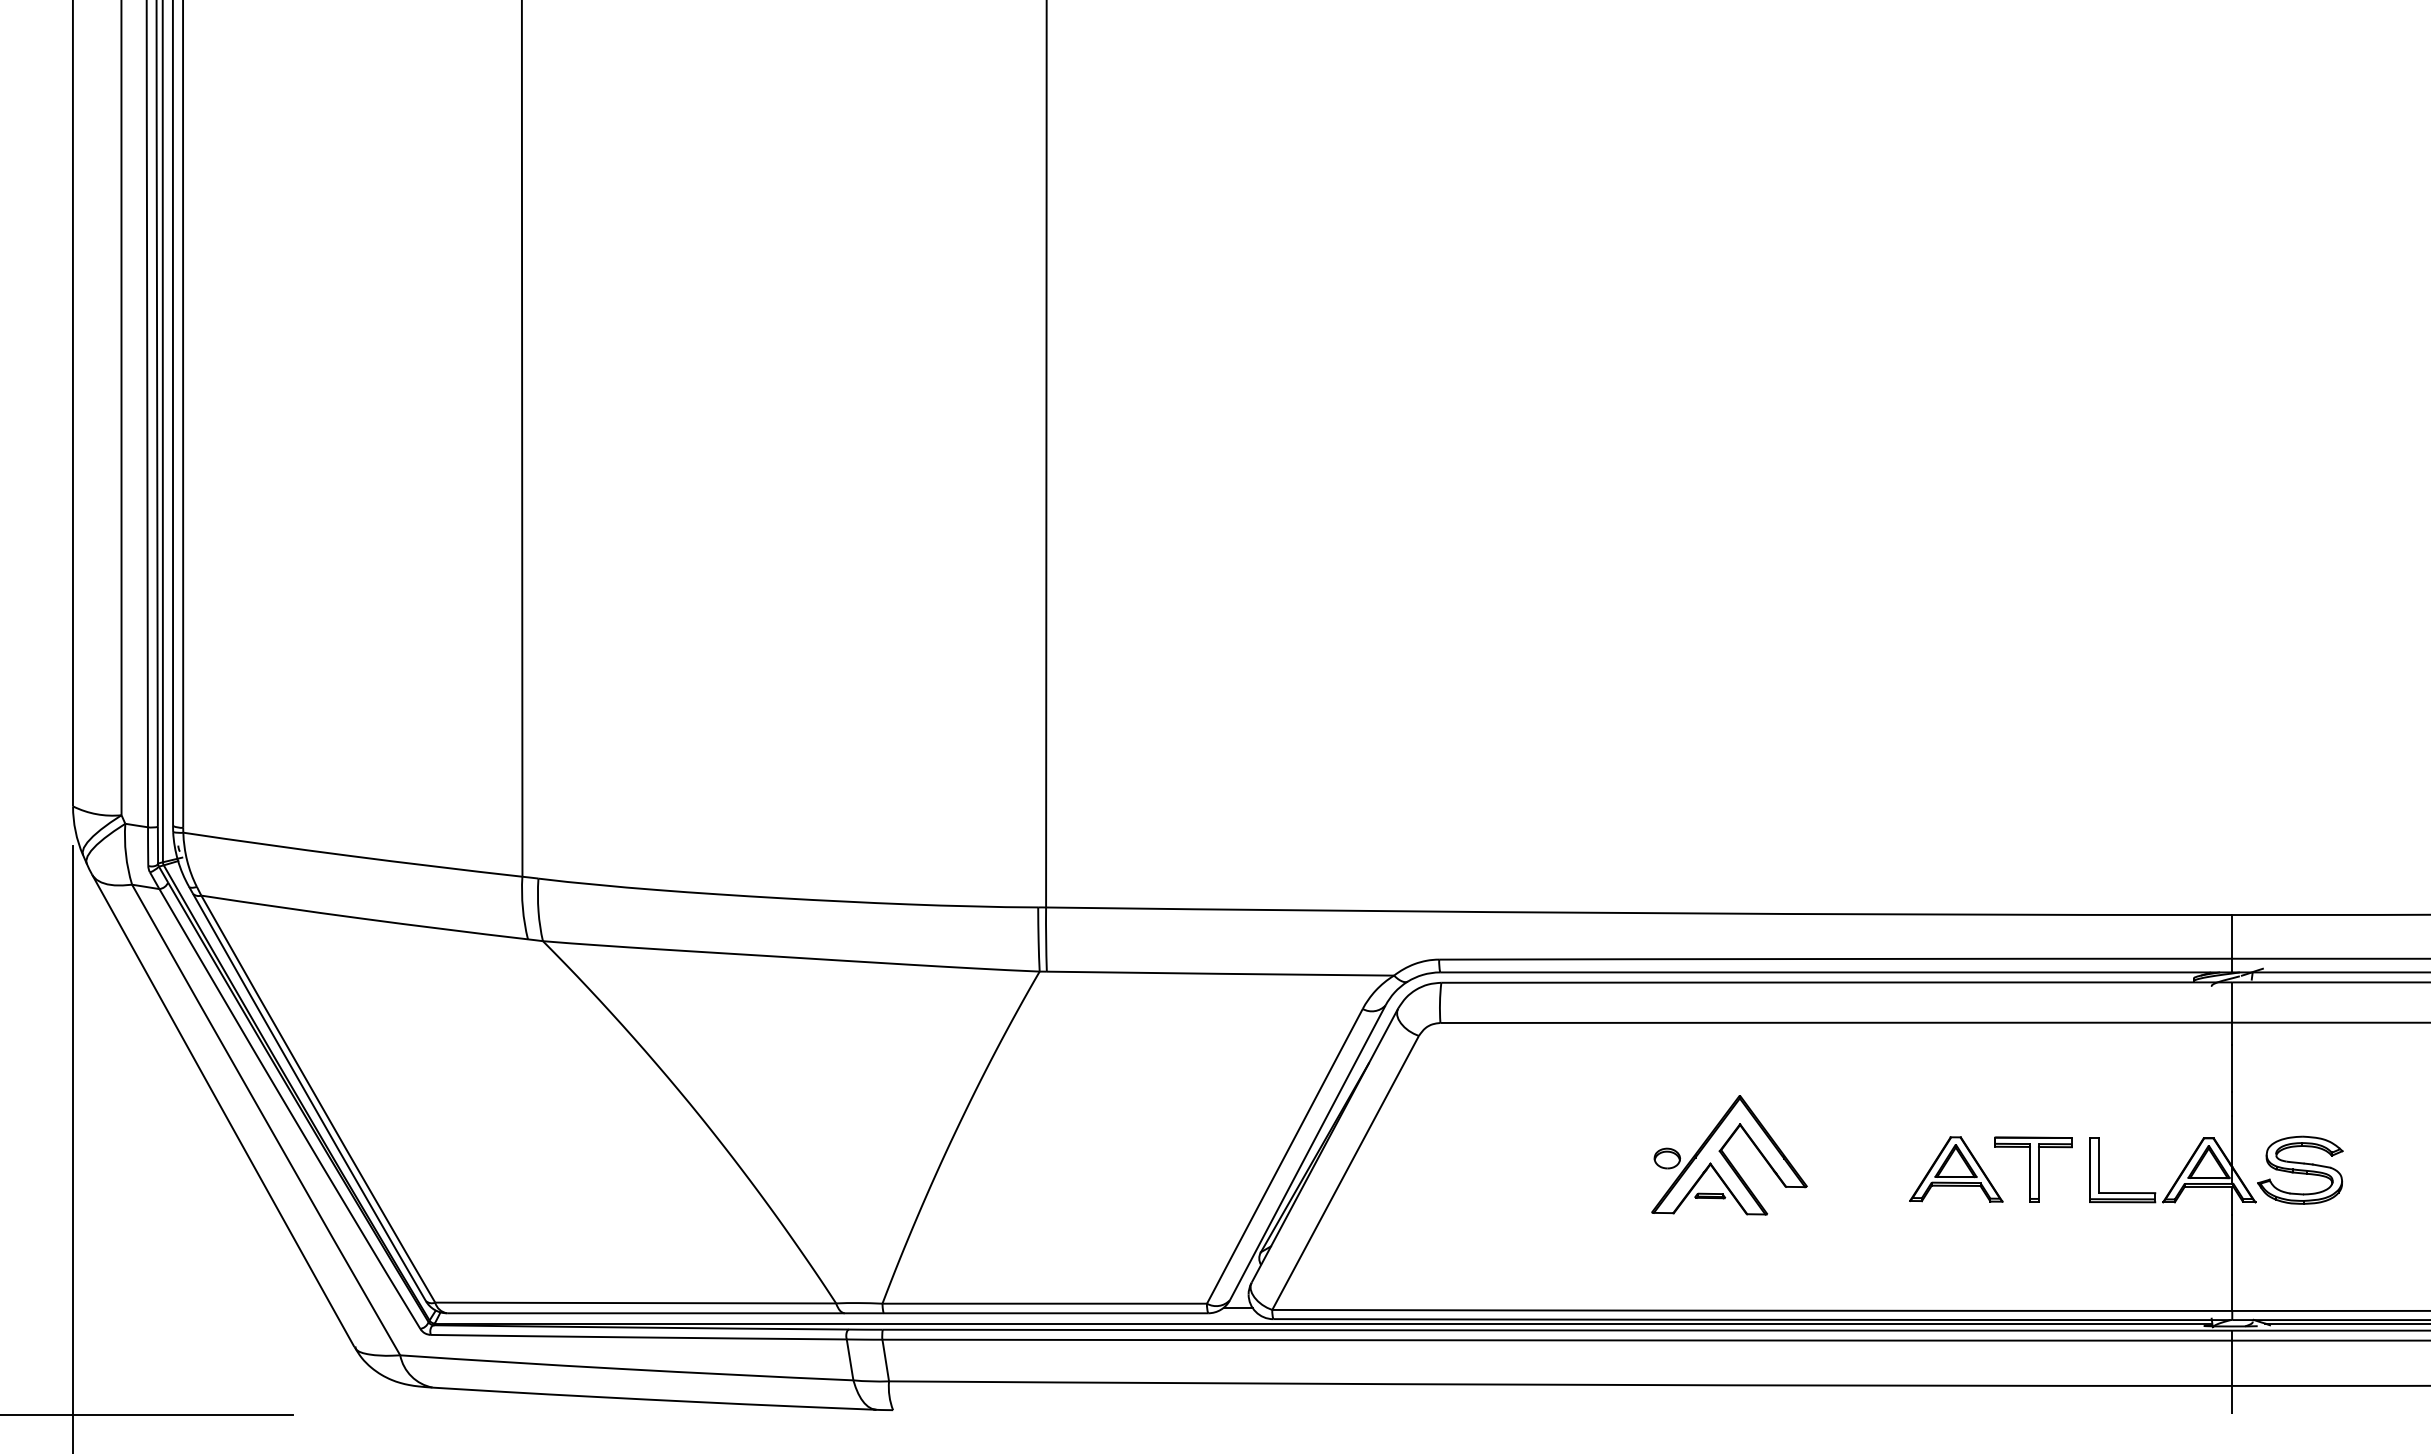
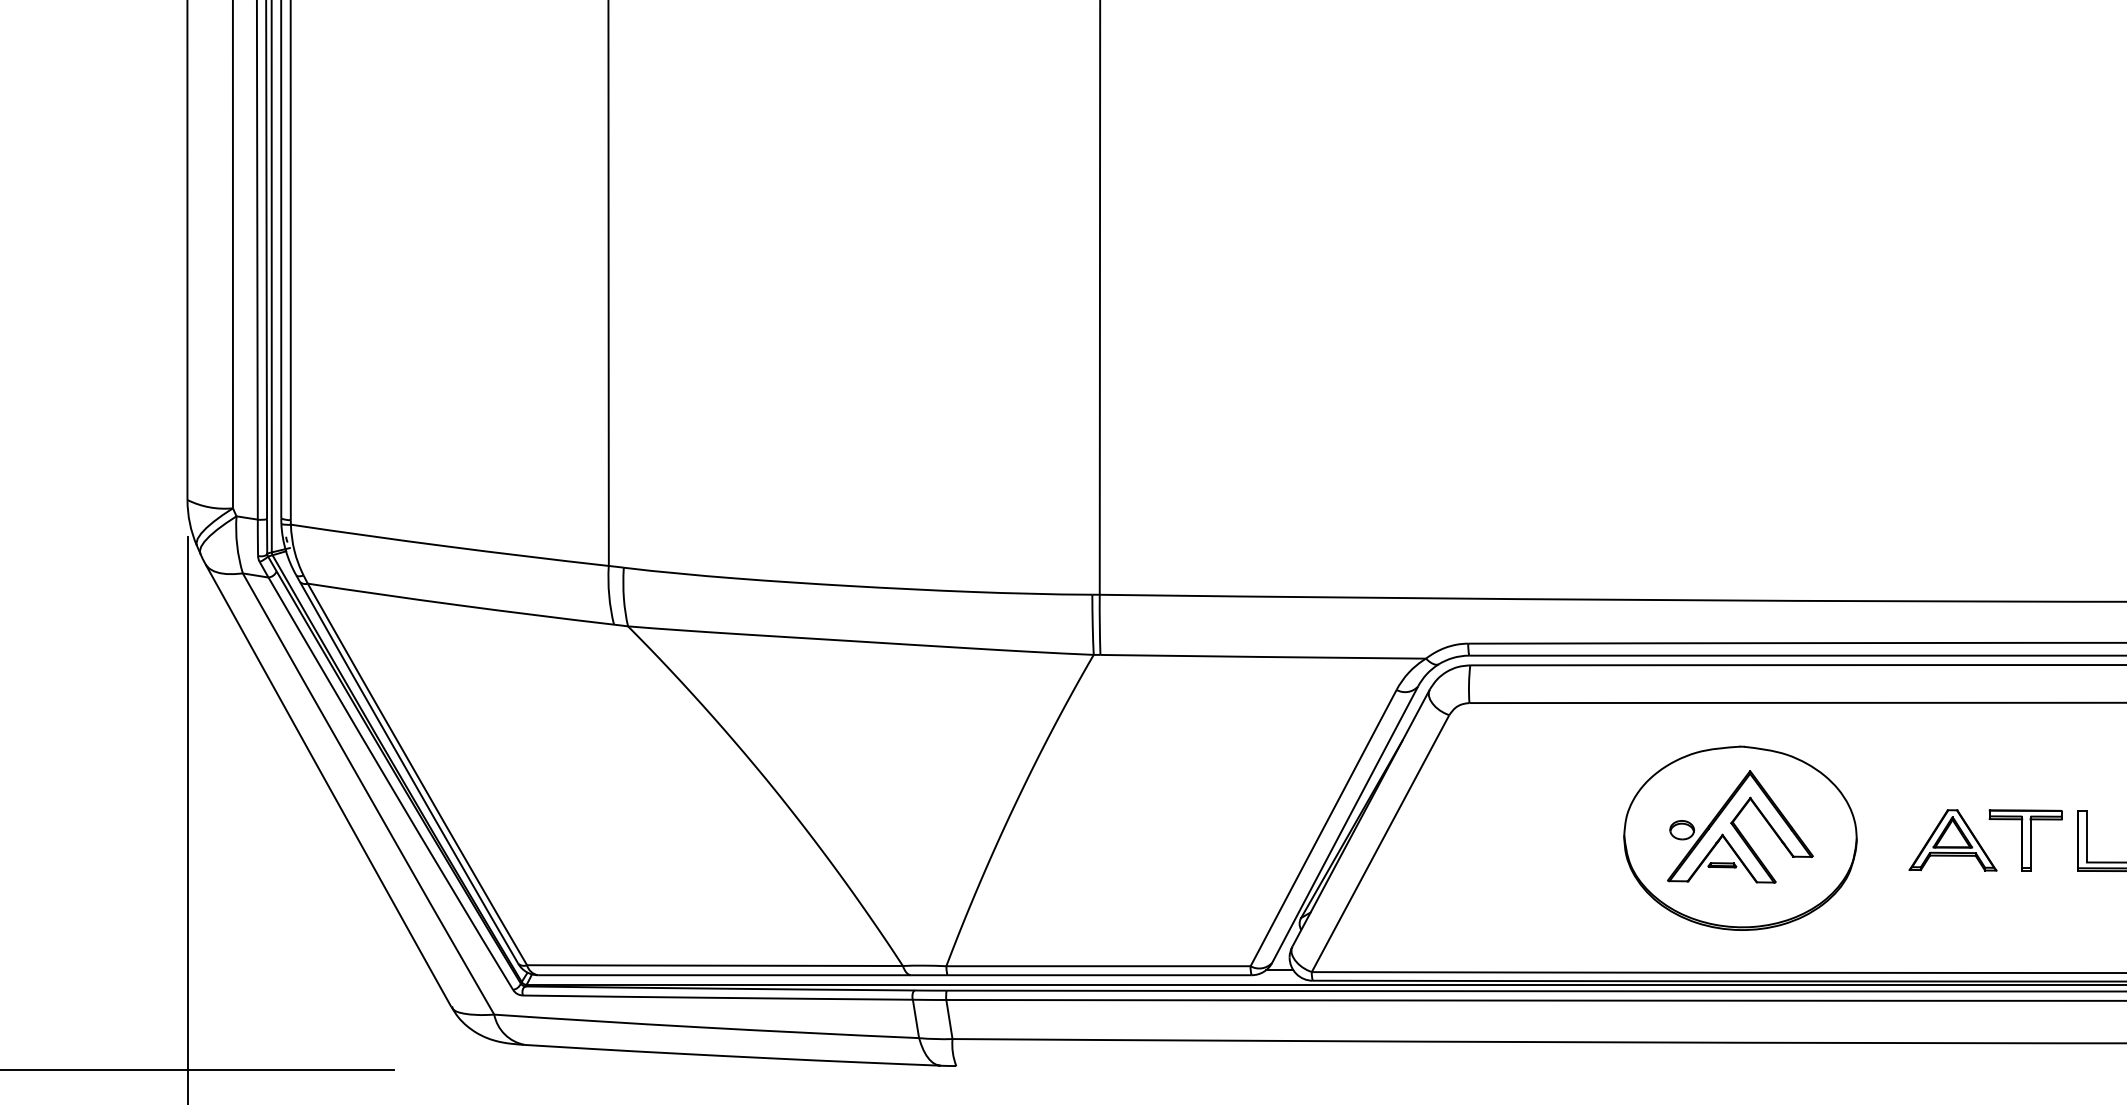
part: (1729, 1166) -> (1740, 837), added

